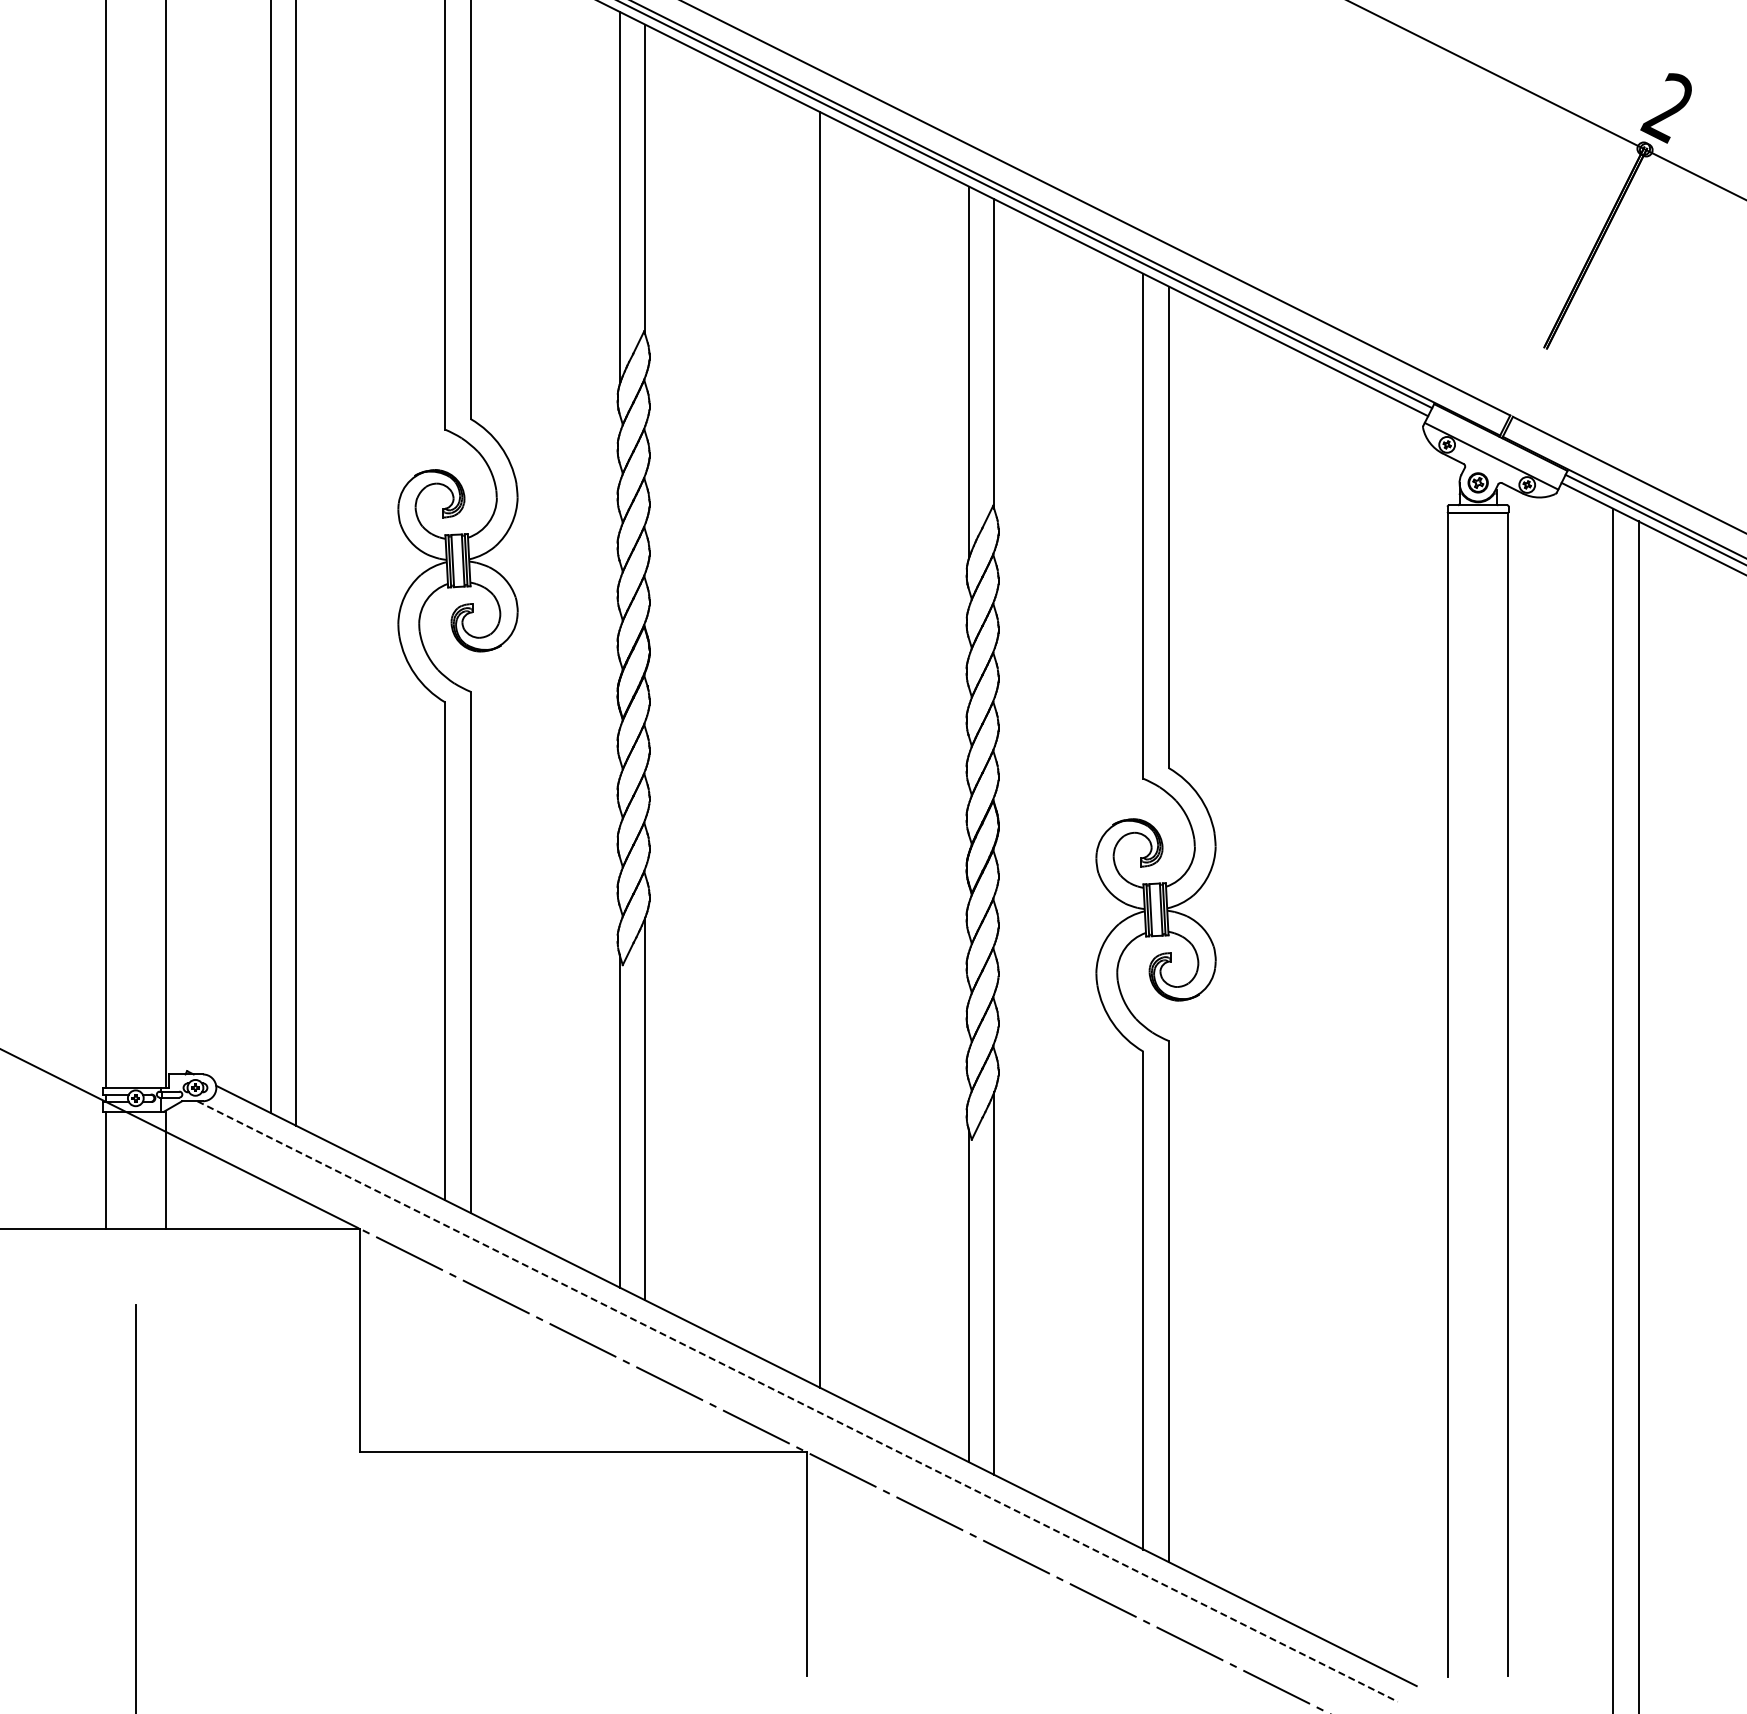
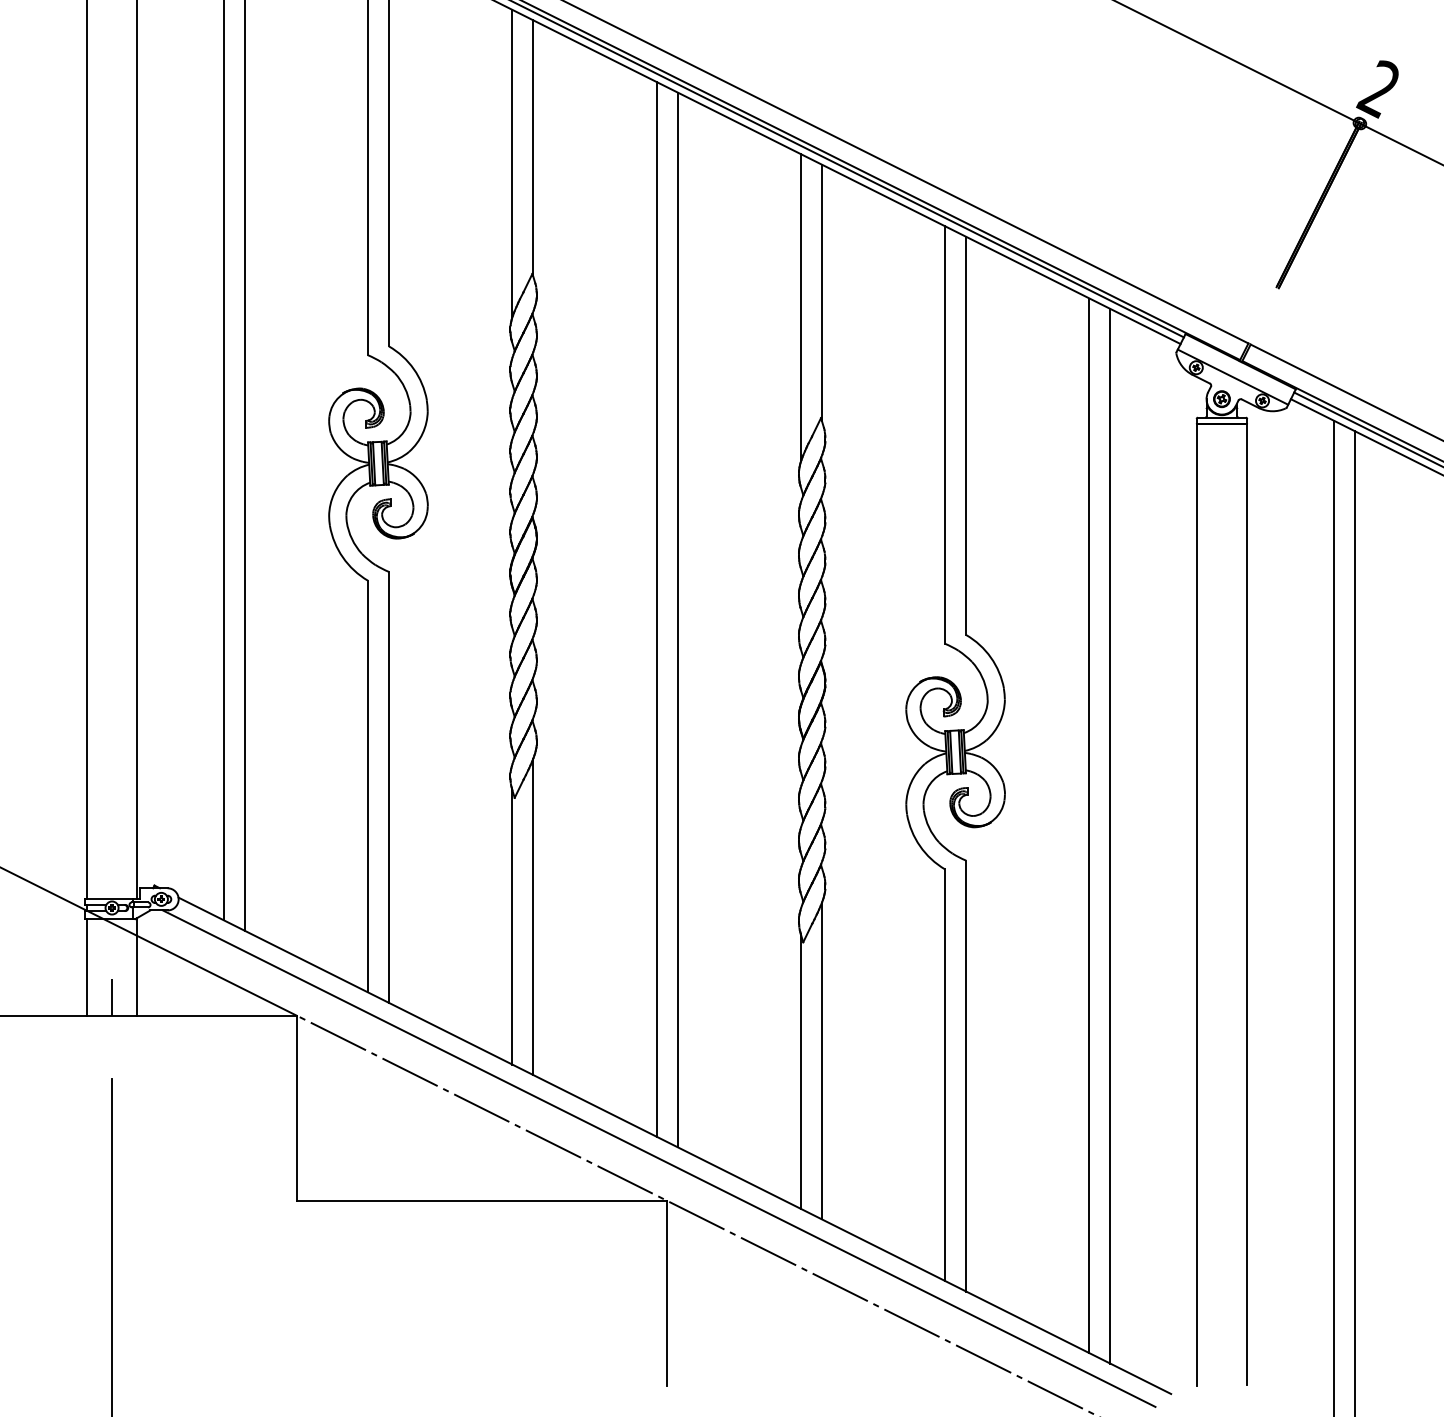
line: (794, 736) -> (656, 608), added
line: (1317, 998) -> (1089, 825), added
line: (1343, 1011) -> (1110, 836), added
line: (135, 1206) -> (111, 997), added
line: (798, 1401) -> (659, 1158), dashed -> solid

